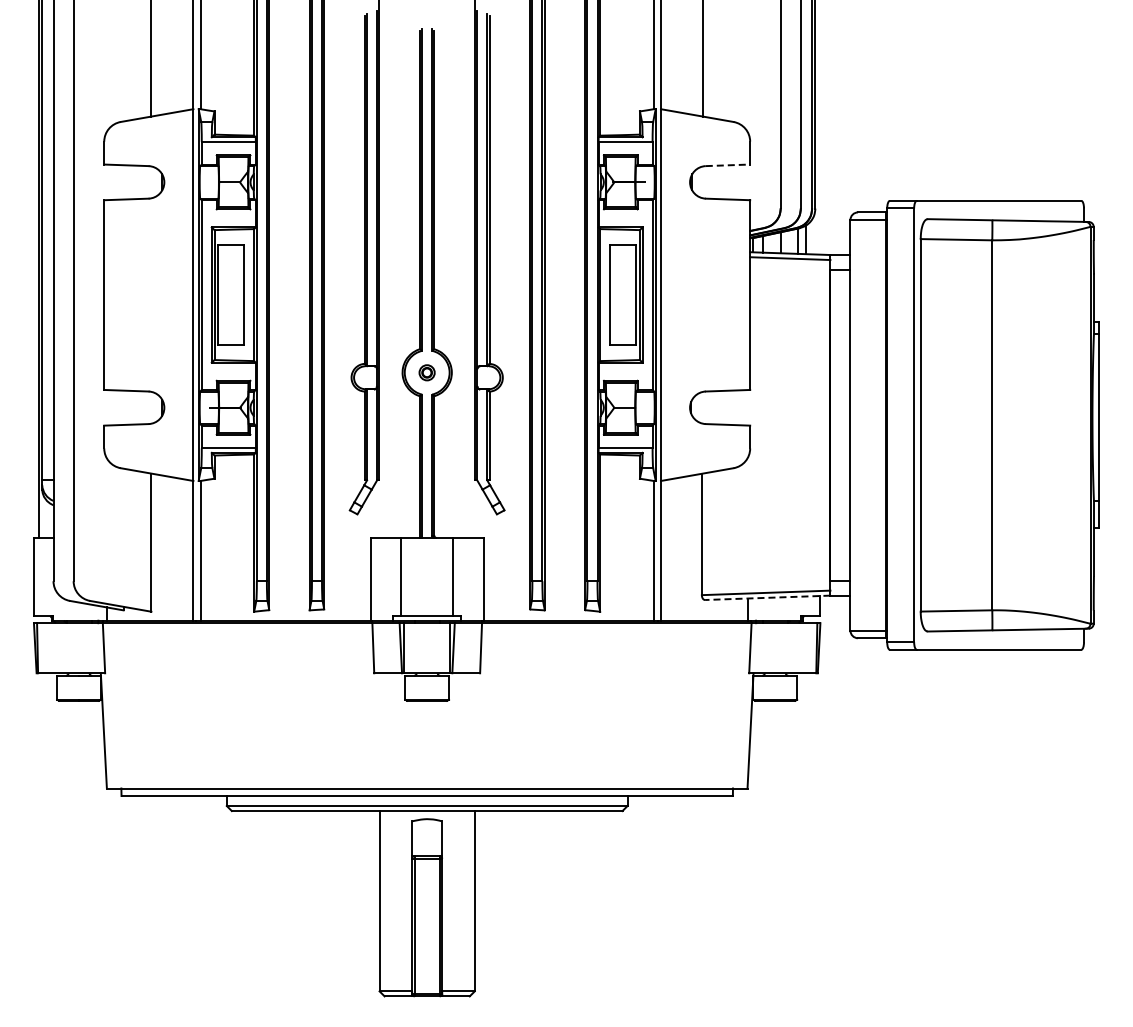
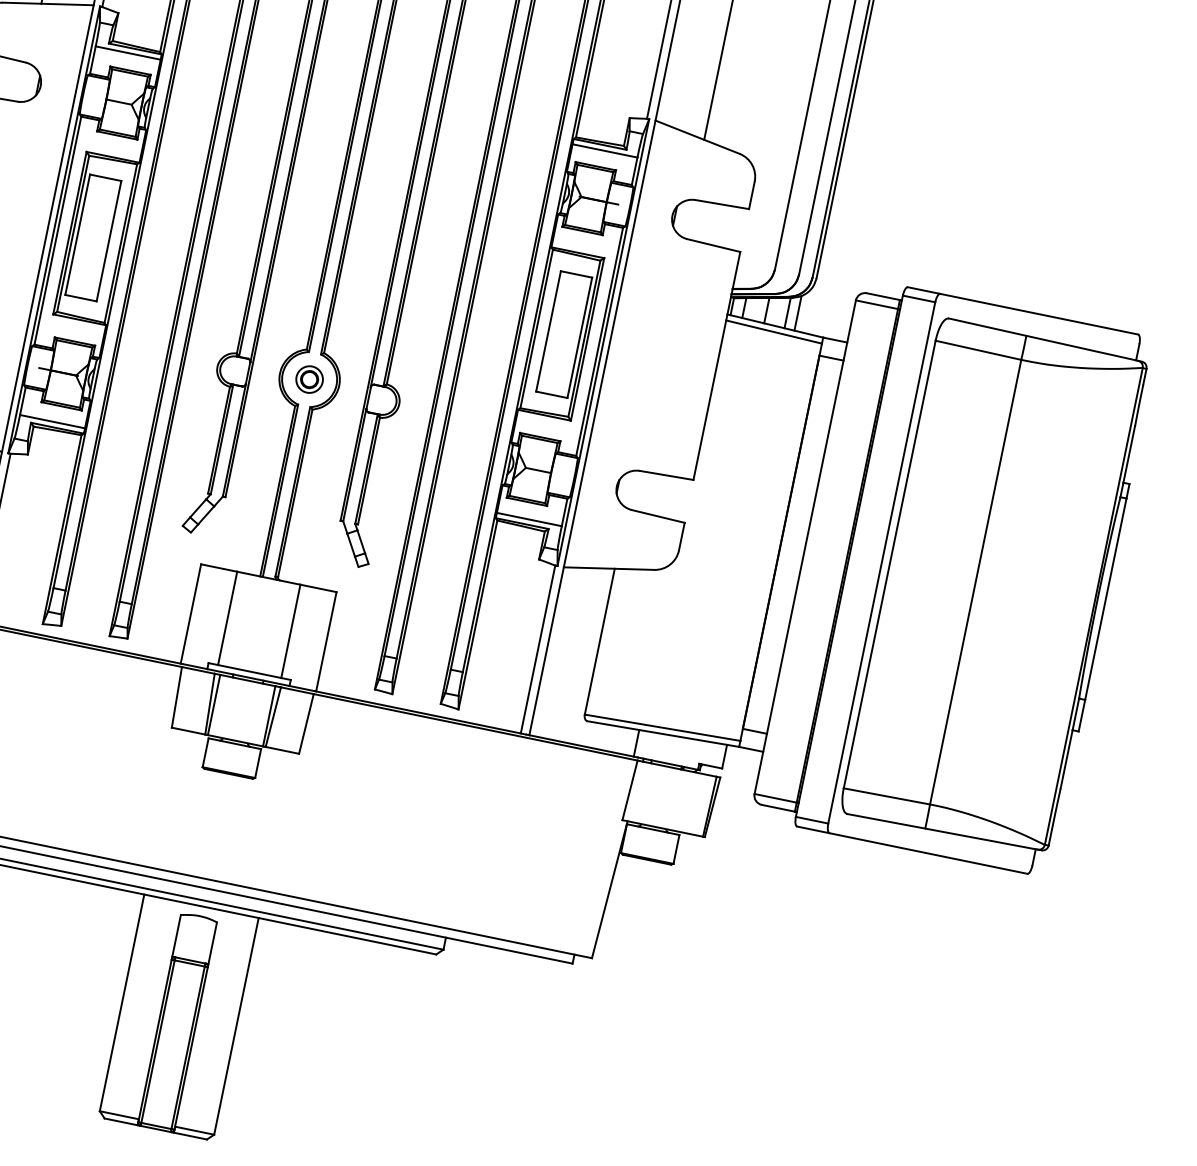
line: (728, 165) -> (722, 204), dashed -> solid
part: (426, 372) -> (308, 379), size x1.43
line: (767, 597) -> (663, 733), dashed -> solid

